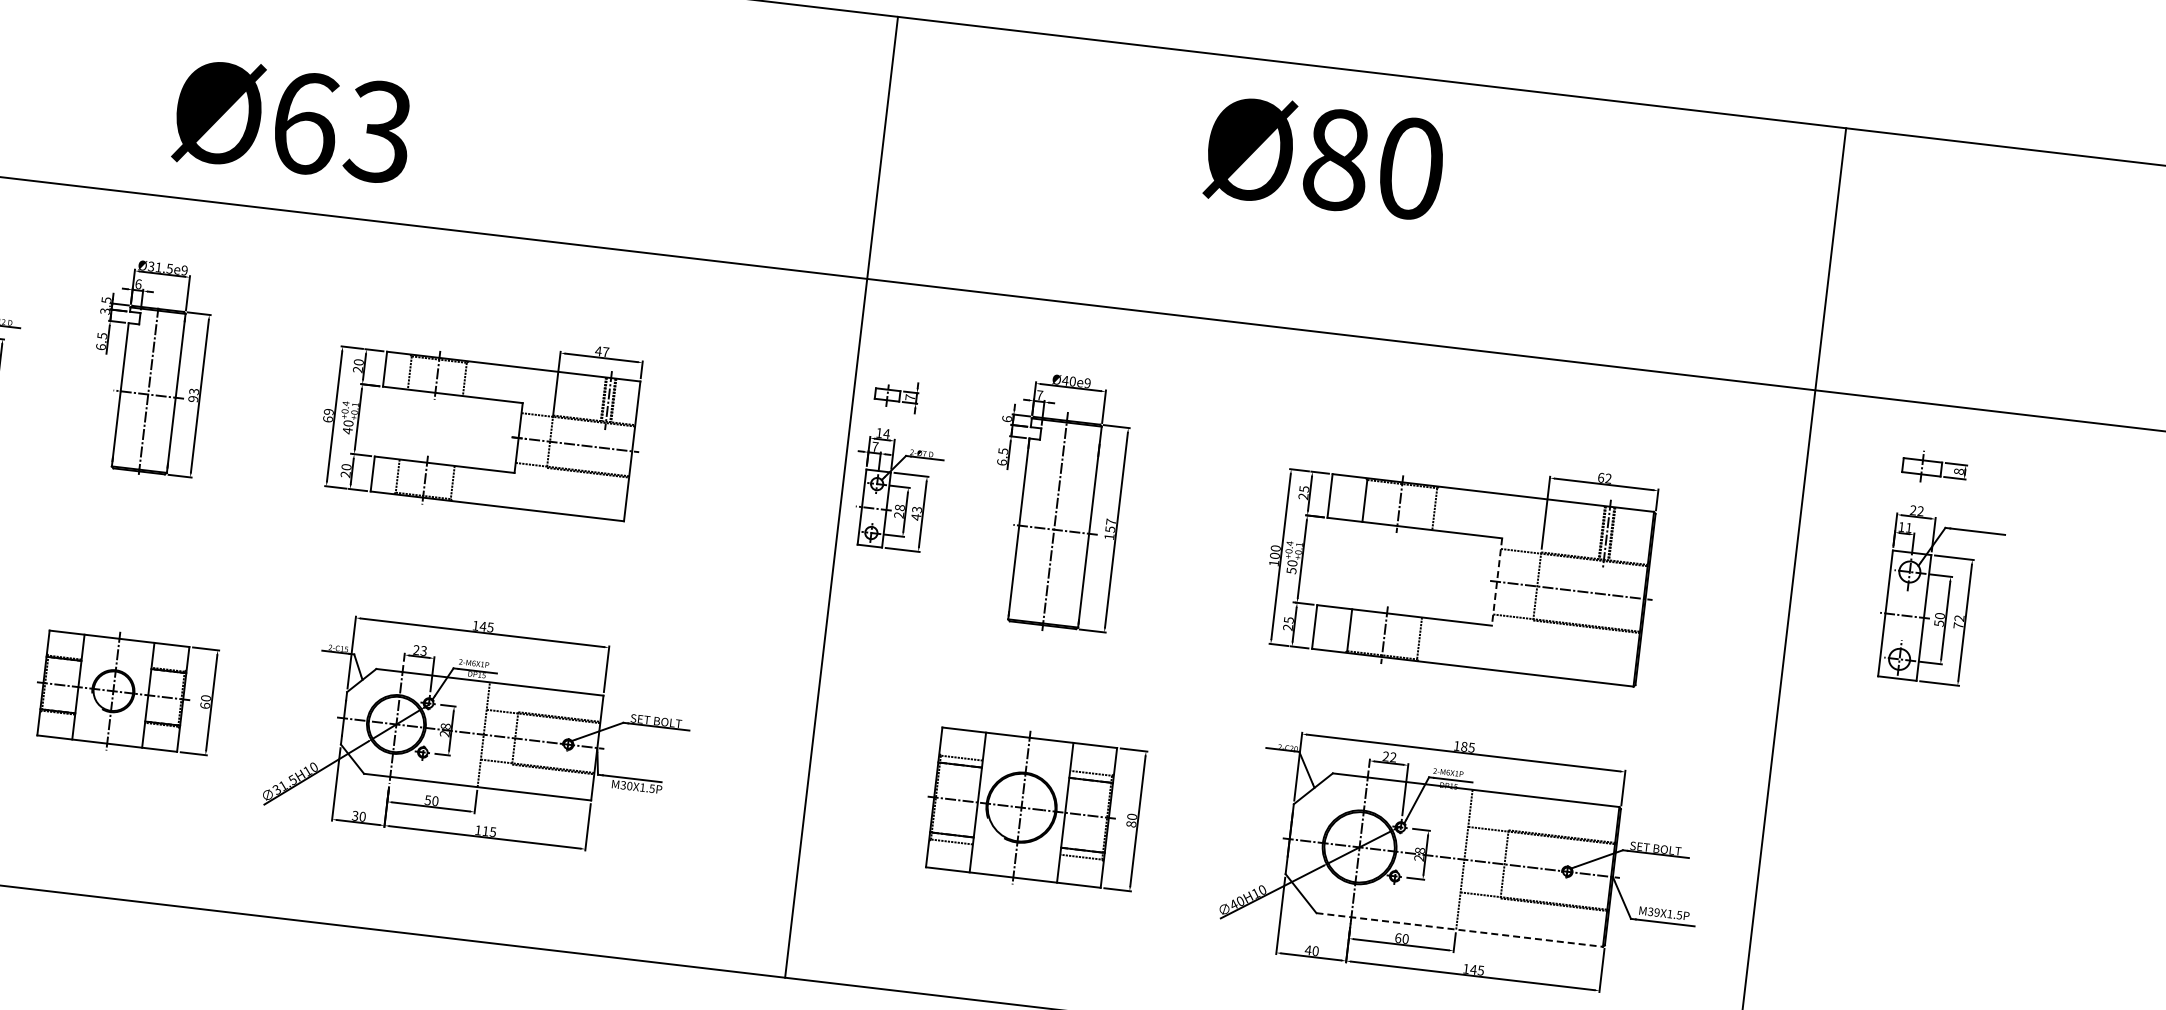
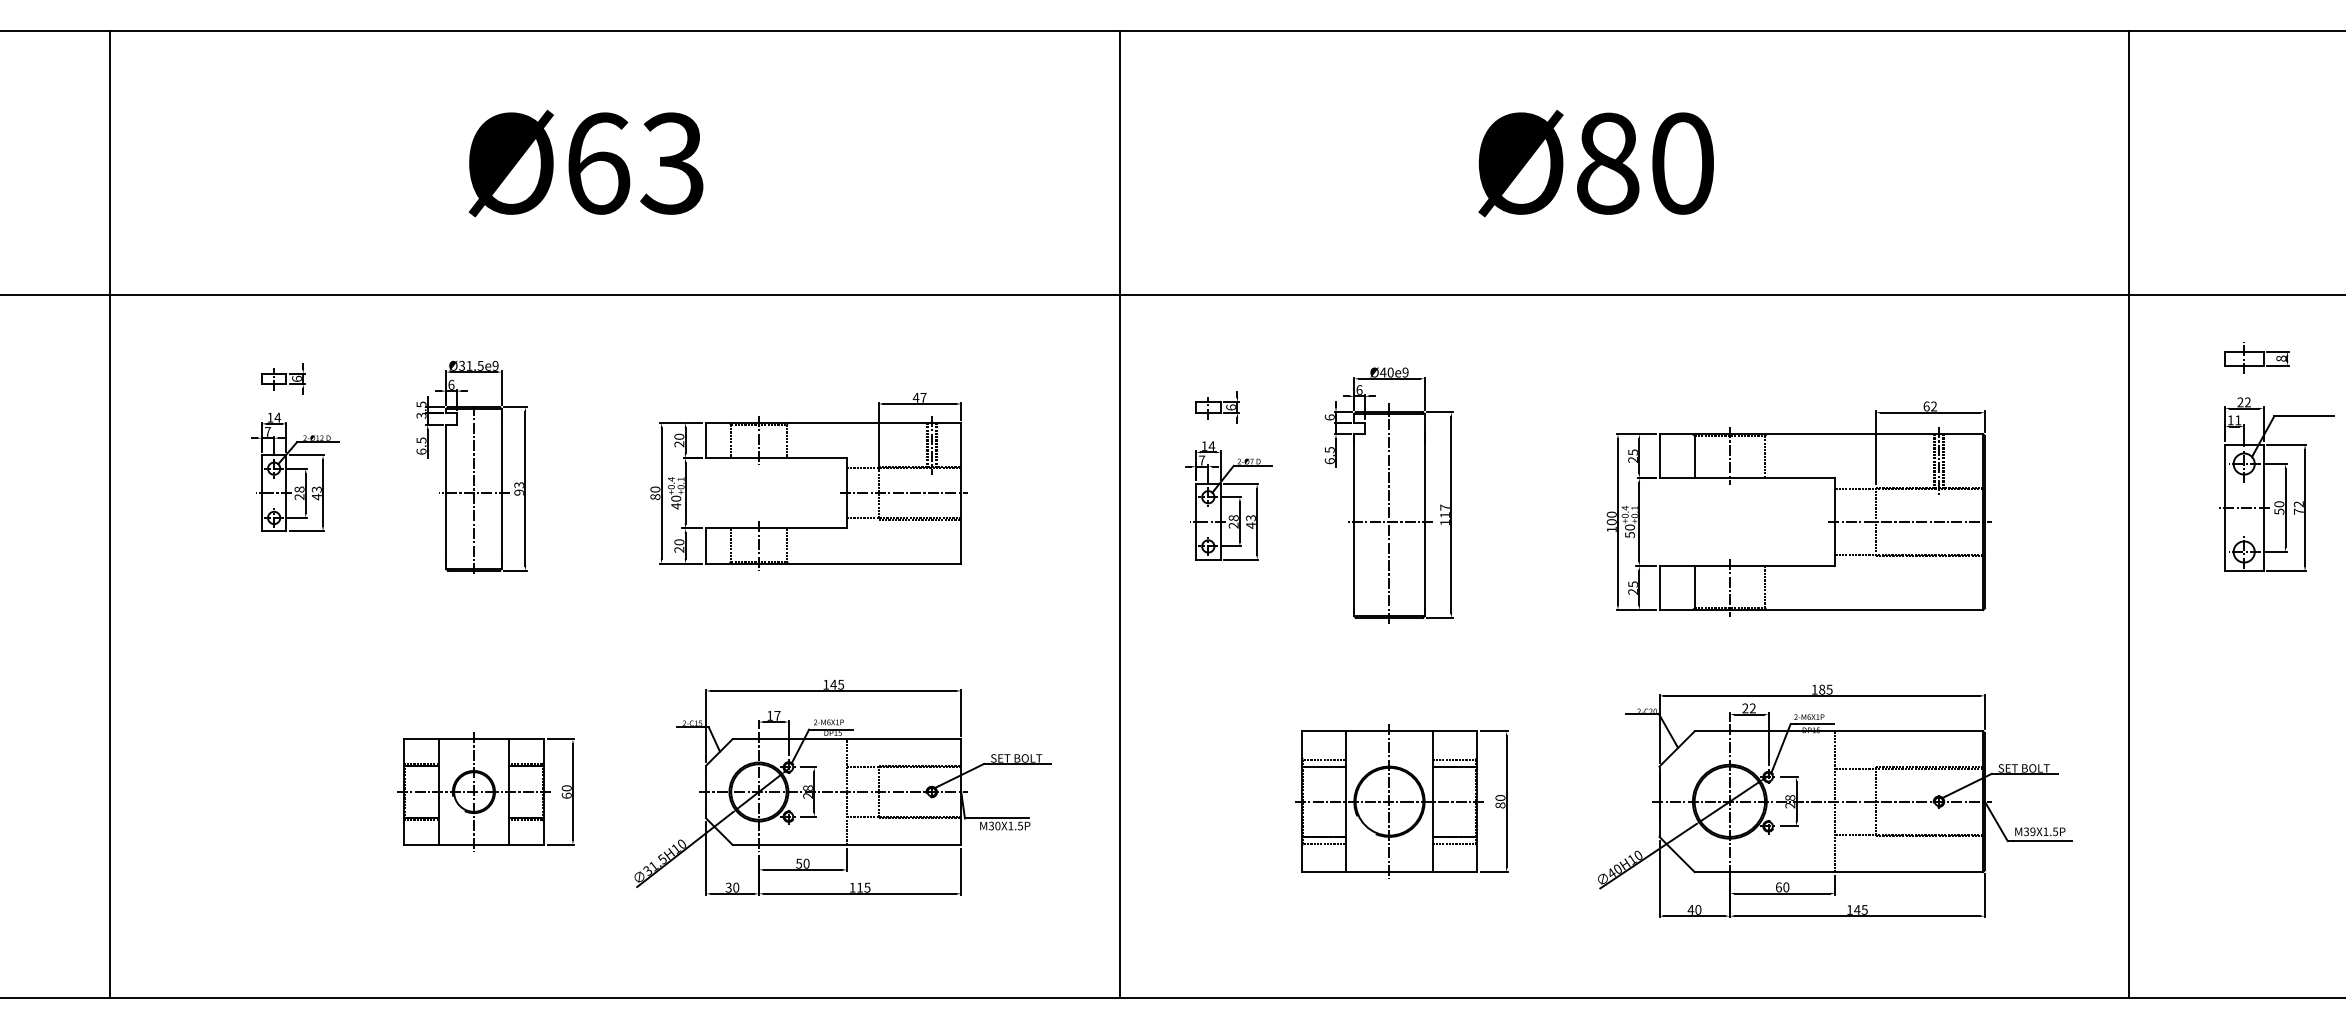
text: (292, 121) -> (585, 163), moved
text: (1324, 158) -> (1595, 163), moved
text: (1039, 394) -> (1359, 389), 7 -> 6
text: (909, 397) -> (1230, 407), 7 -> 6
text: (328, 415) -> (655, 493), 69 -> 80
line: (841, 497) -> (1119, 514), moved
text: (1109, 529) -> (1444, 515), 157 -> 117
line: (1497, 582) -> (1835, 522), dashed -> solid
text: (419, 650) -> (773, 715), 23 -> 17
line: (1460, 930) -> (1839, 872), dashed -> solid

